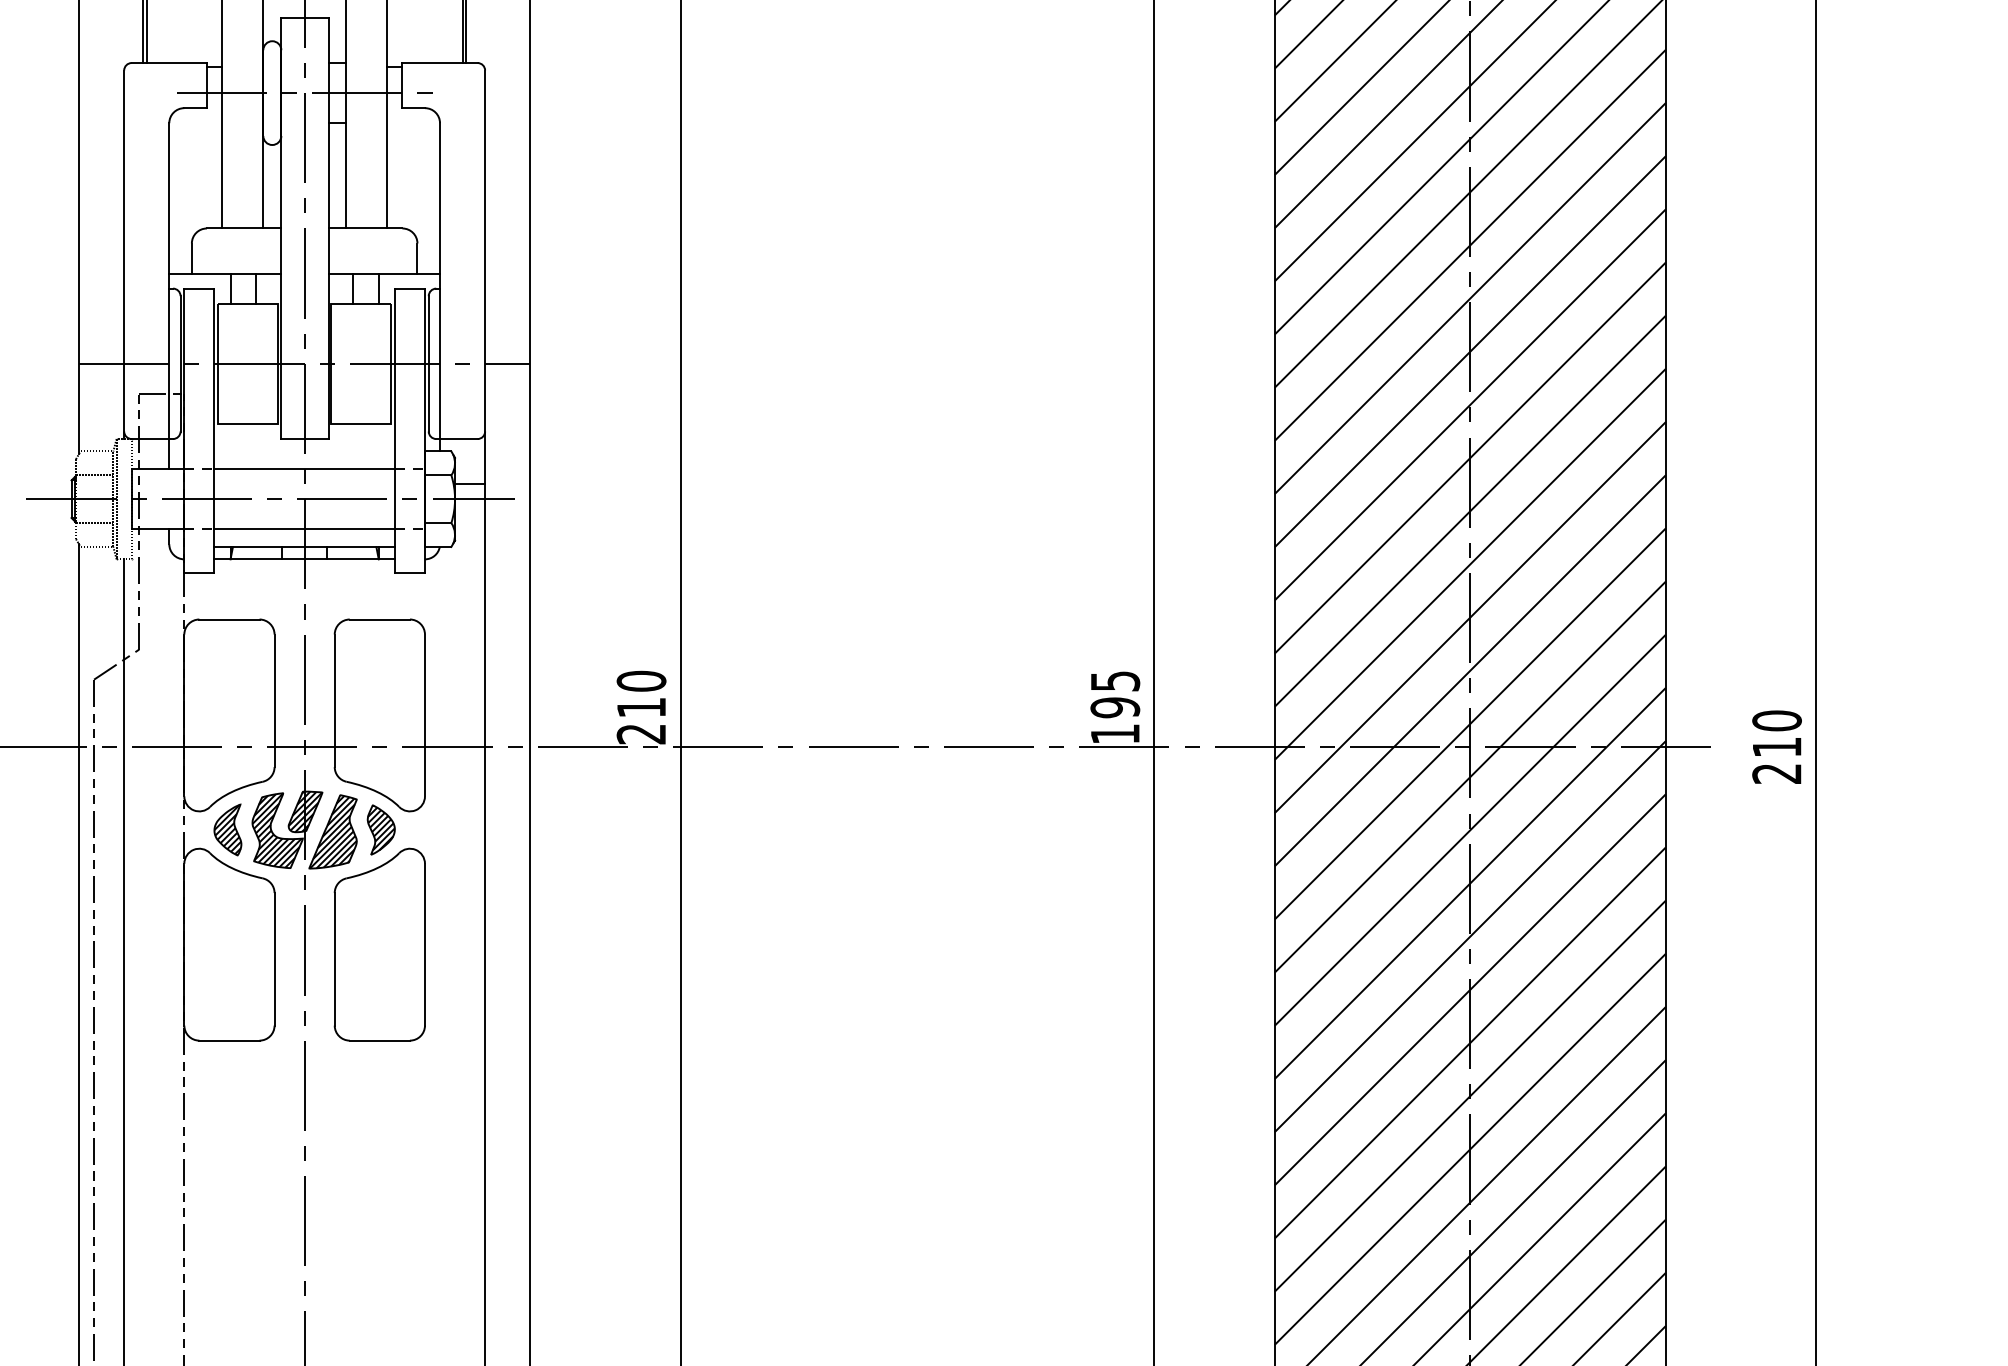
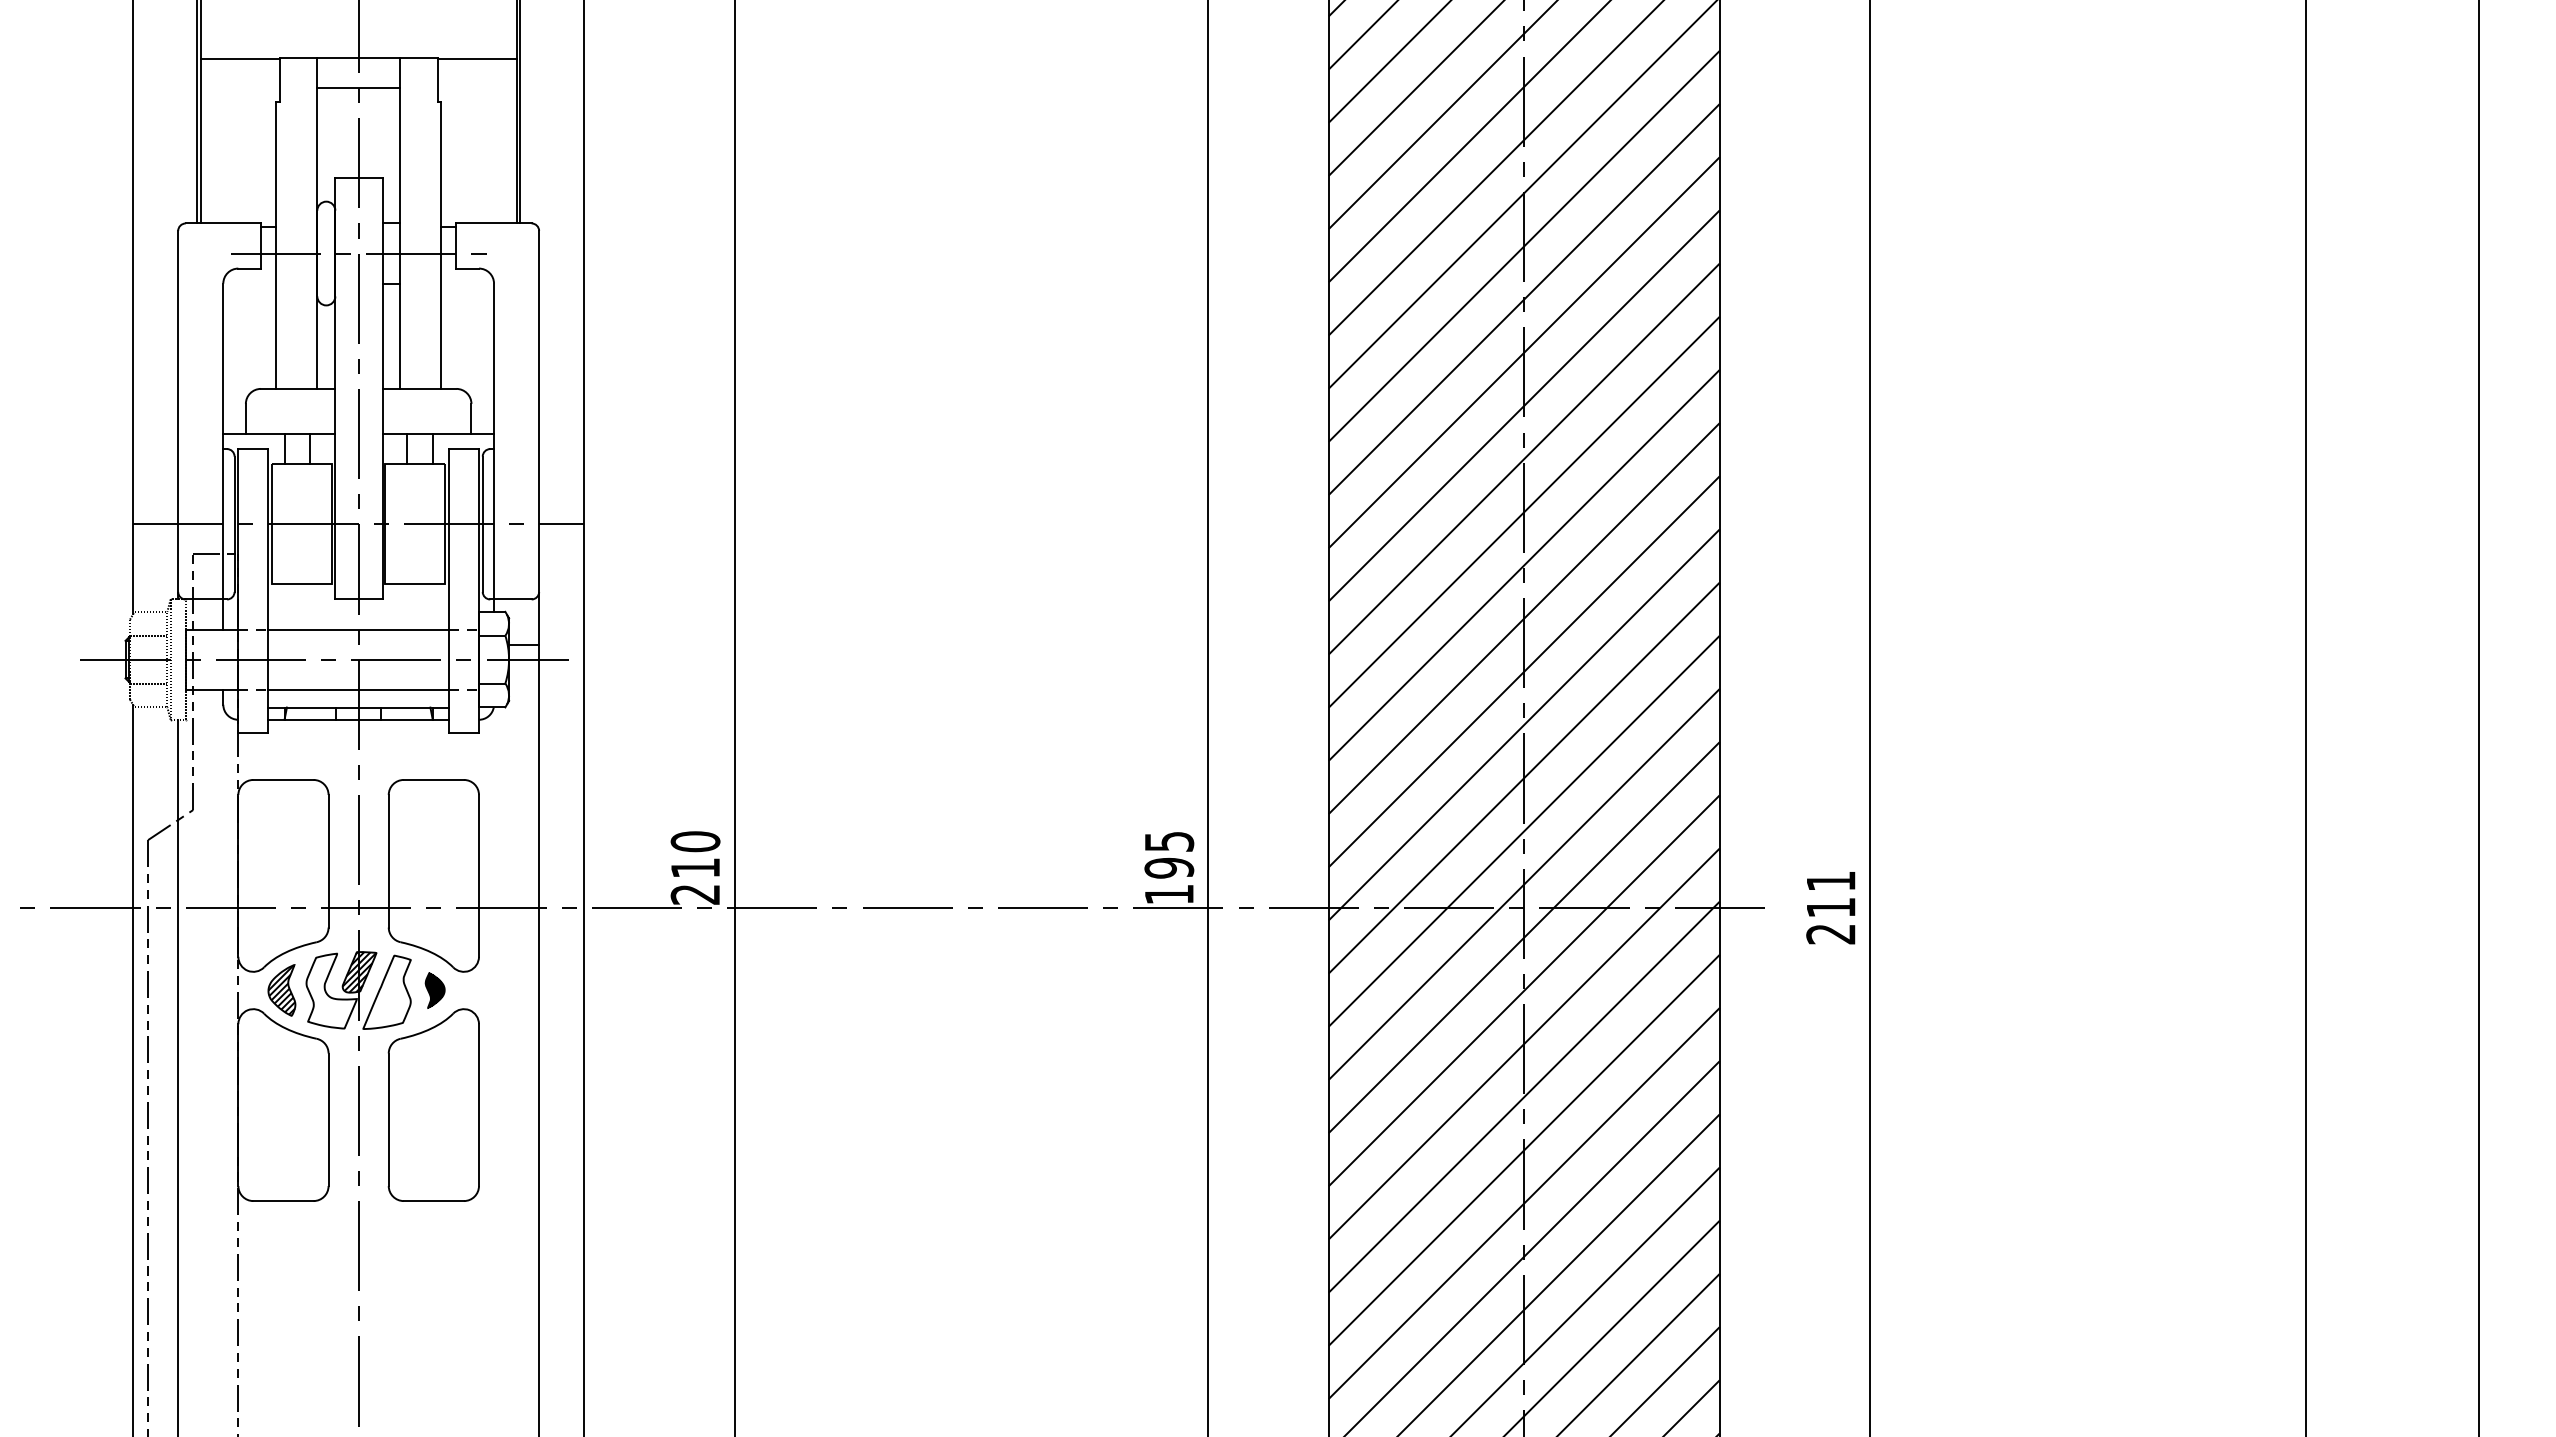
text: (1776, 720) -> (1830, 880), 210 -> 211
hatch: (276, 830) -> (330, 990), removed
part: (380, 830) -> (434, 990), size x0.7
hatch: (333, 832) -> (387, 992), removed

